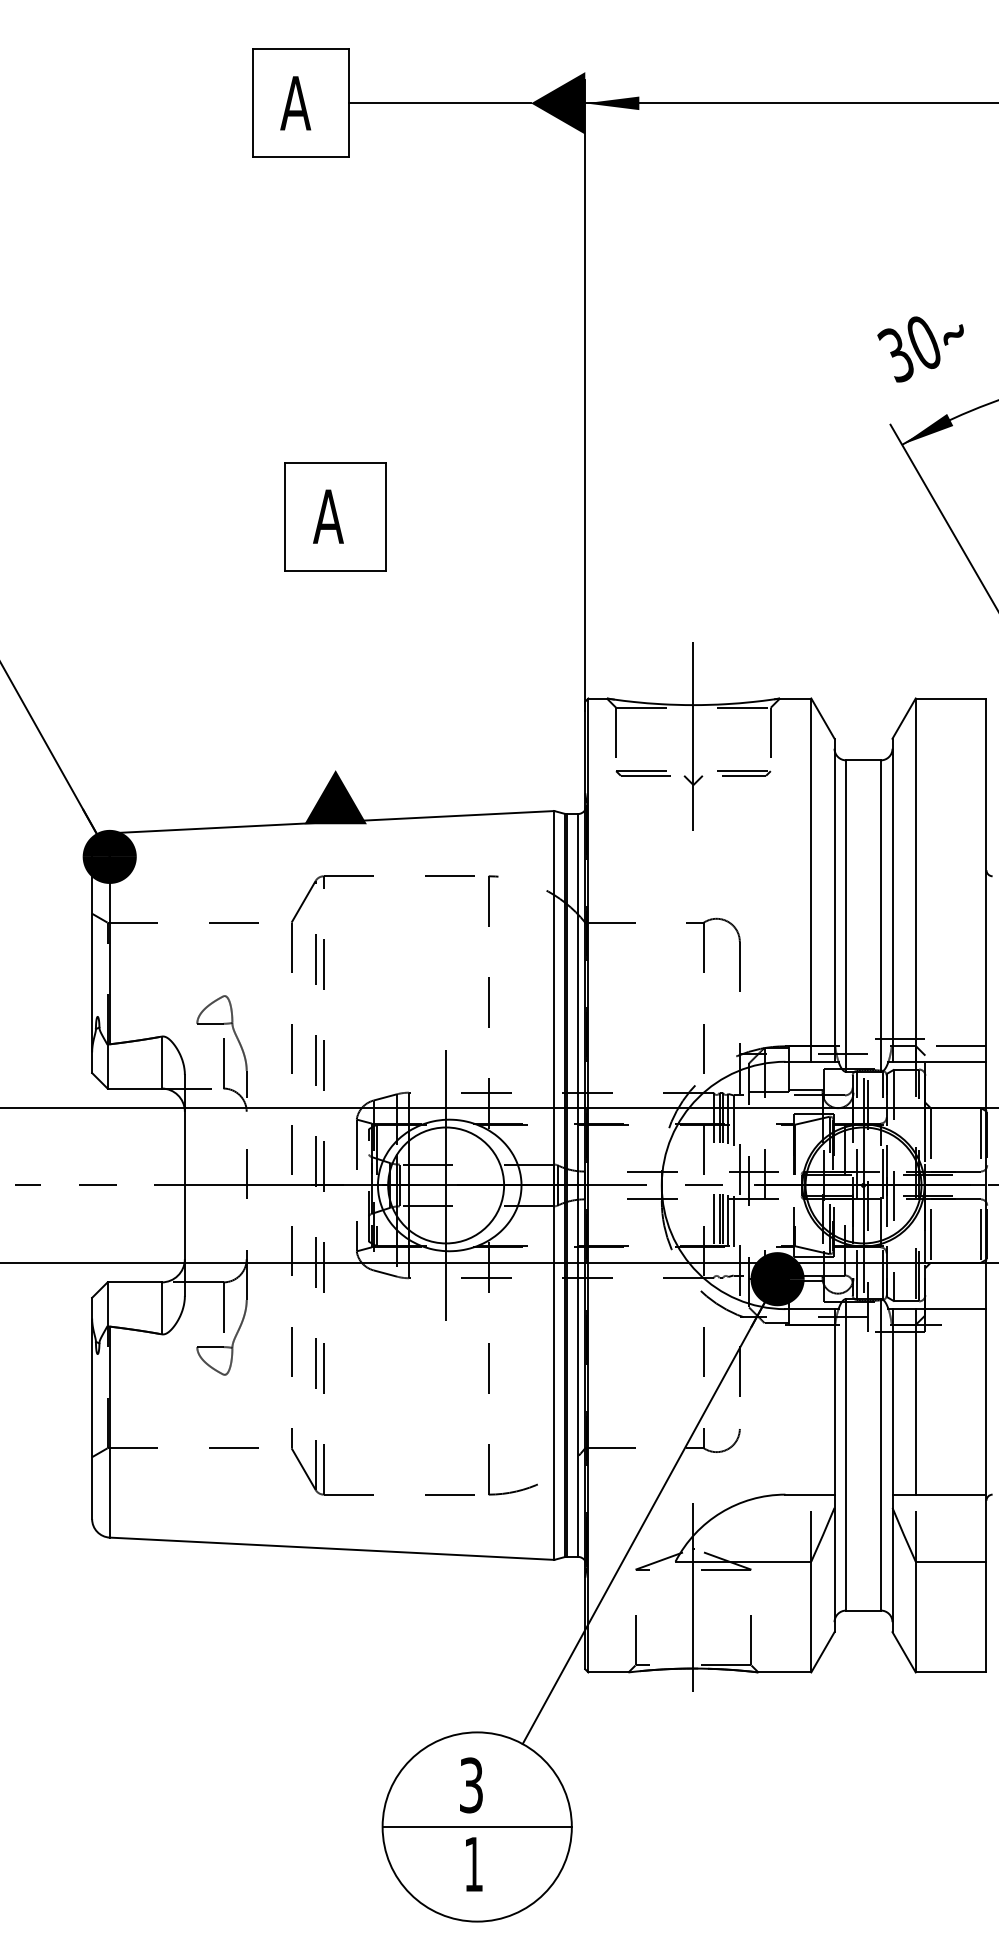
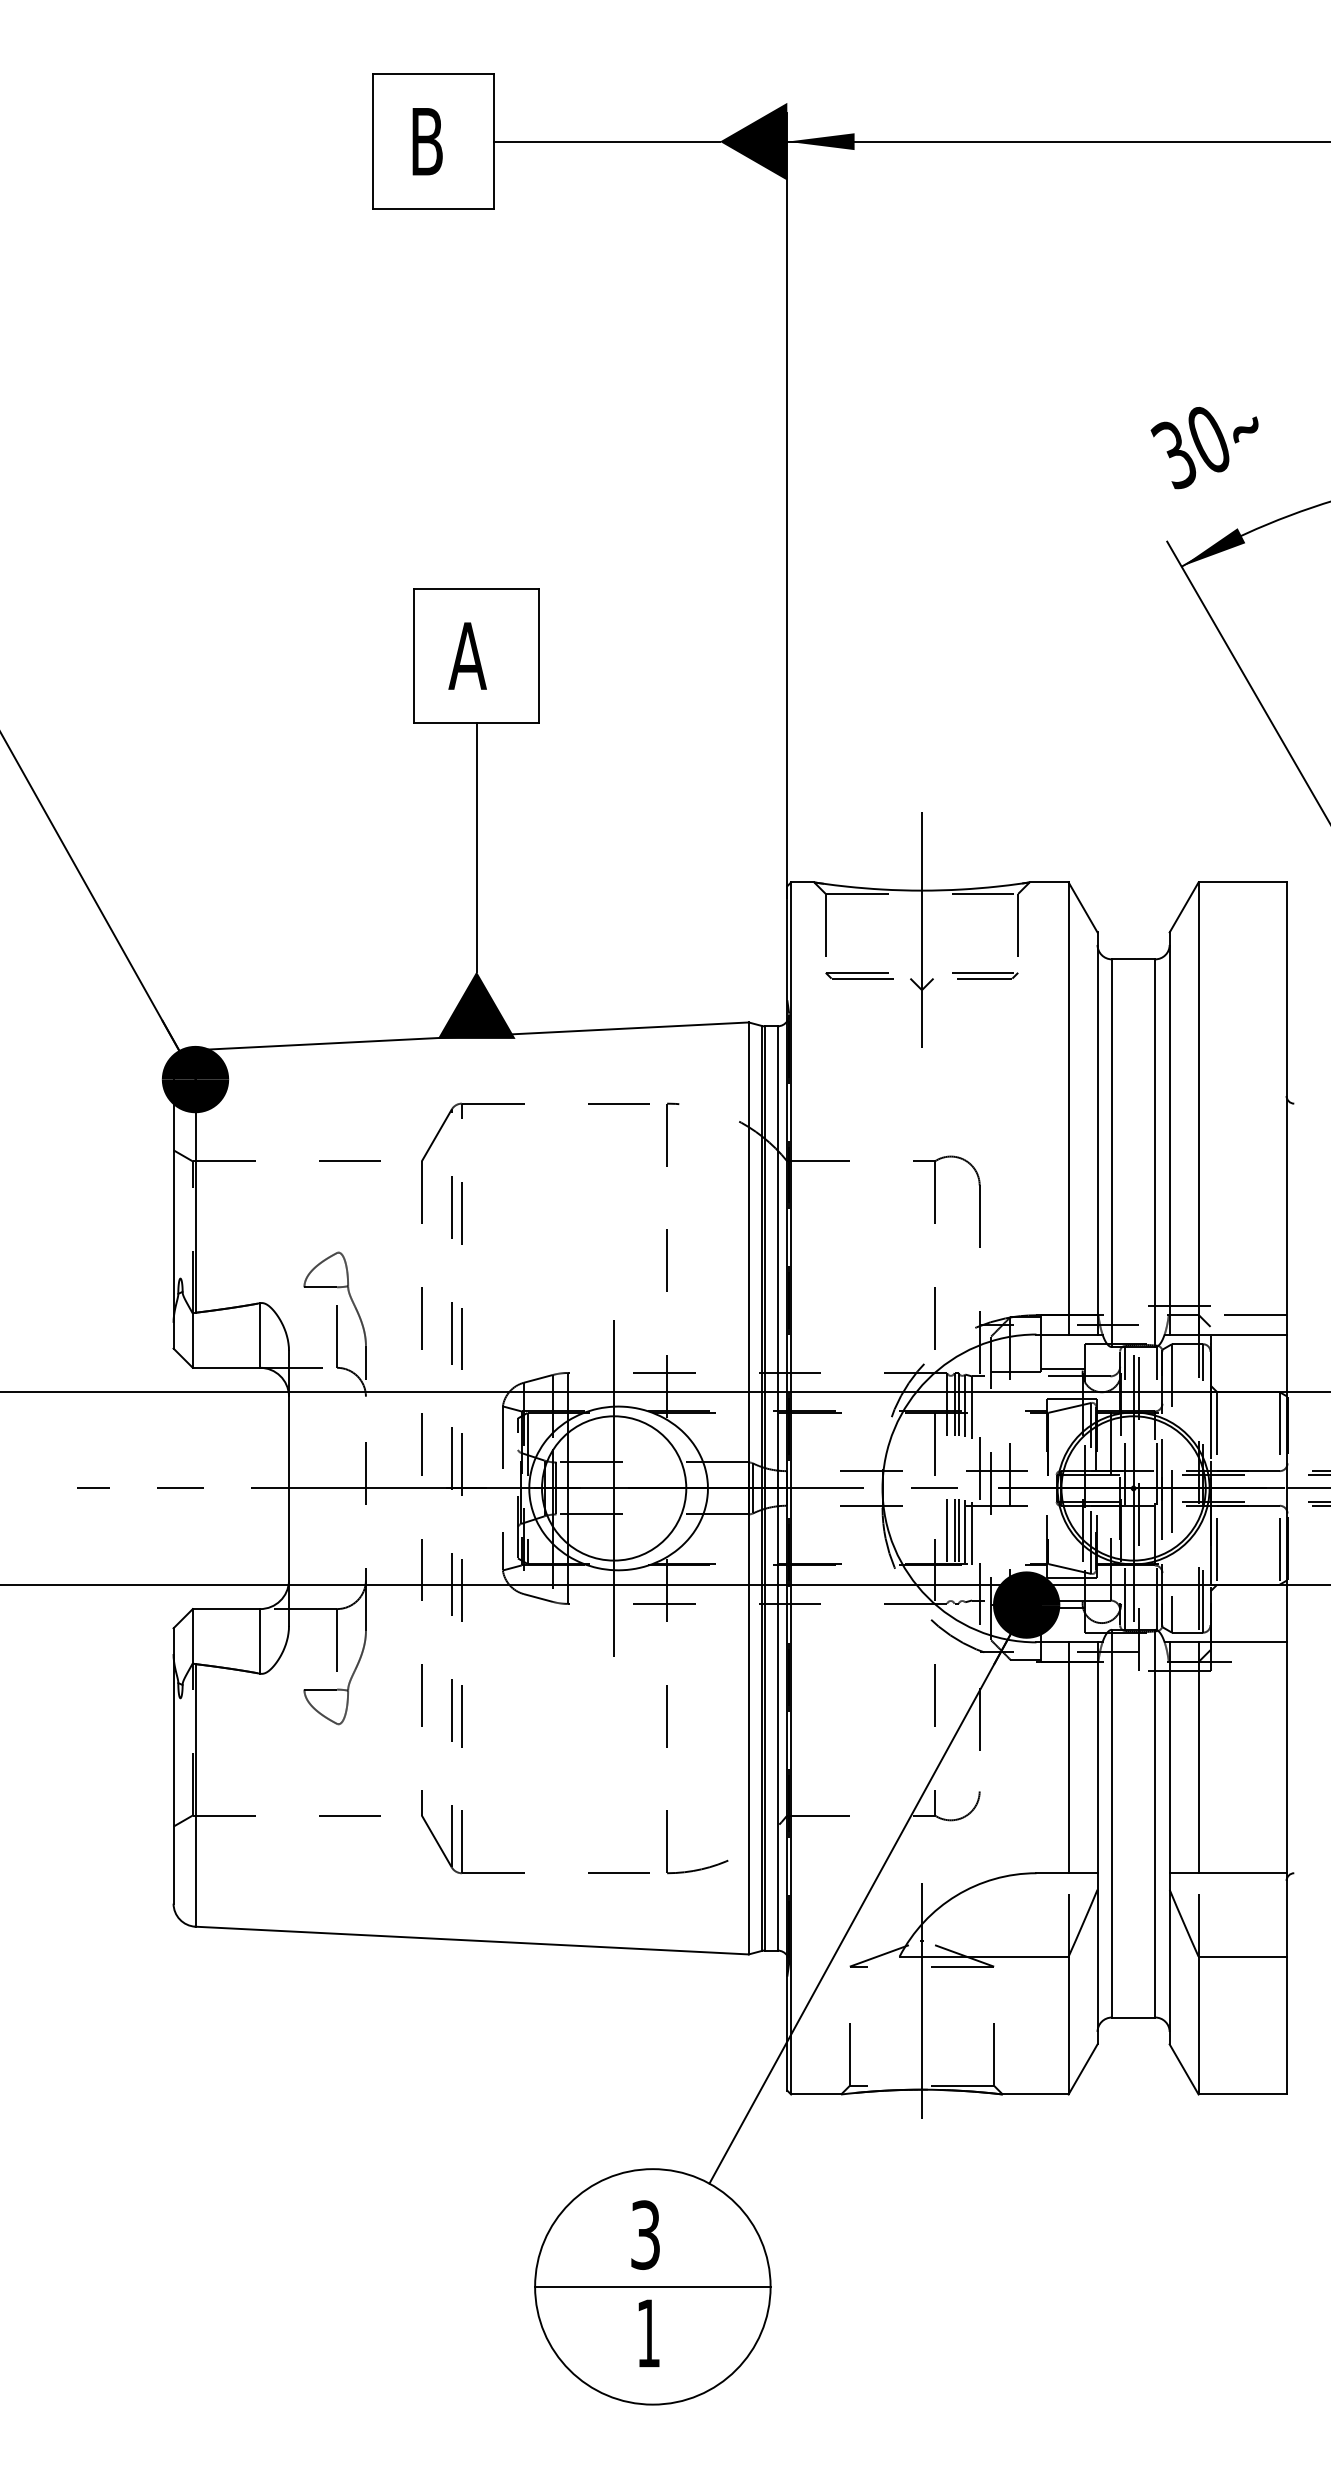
text: (295, 103) -> (426, 141), A -> B
line: (335, 670) -> (476, 847), added
line: (811, 1401) -> (1068, 1757), added

